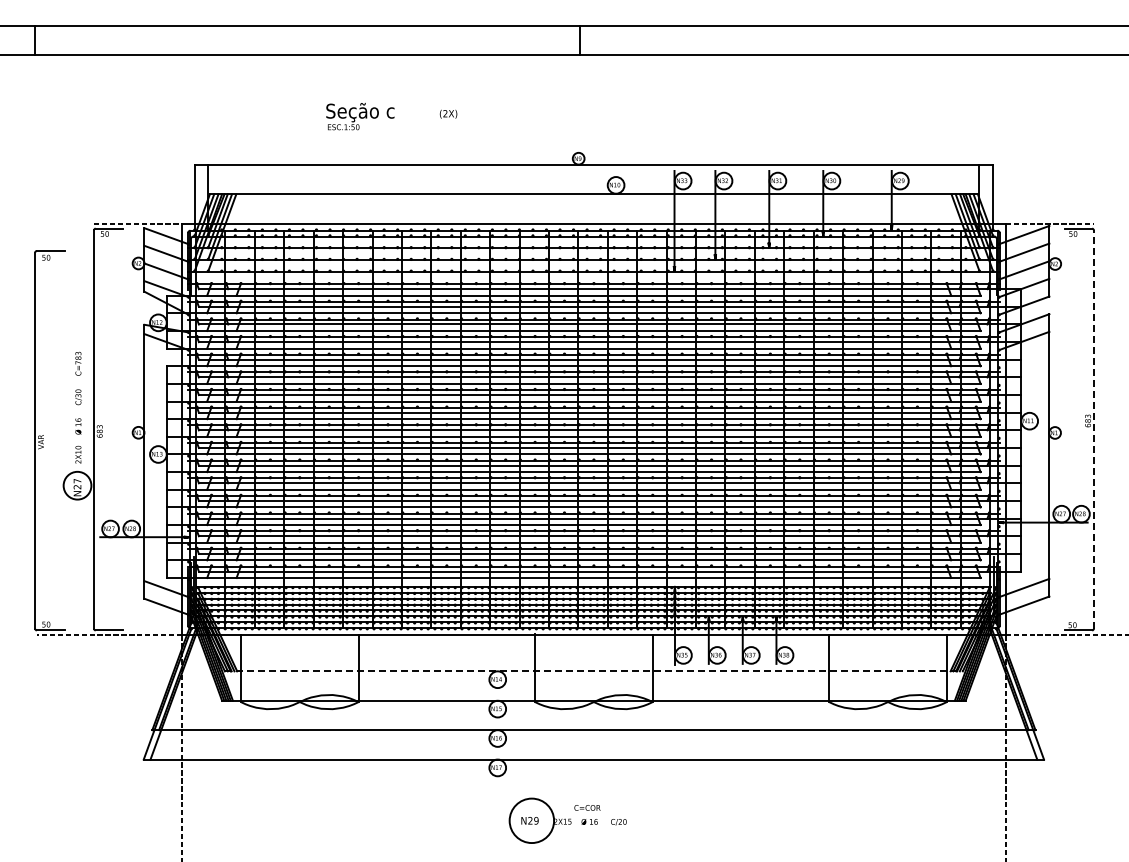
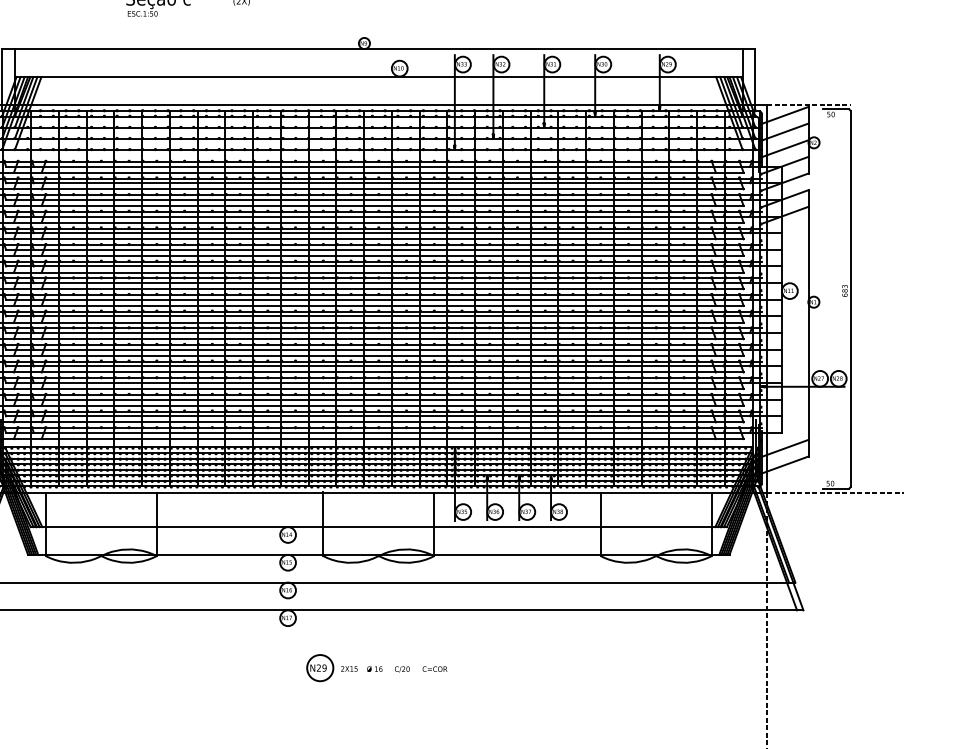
line: (1093, 429) -> (850, 298), dashed -> solid
line: (593, 671) -> (378, 527), dashed -> solid
text: (587, 807) -> (435, 668), moved
circle: (531, 820) -> (319, 667), size x0.62

